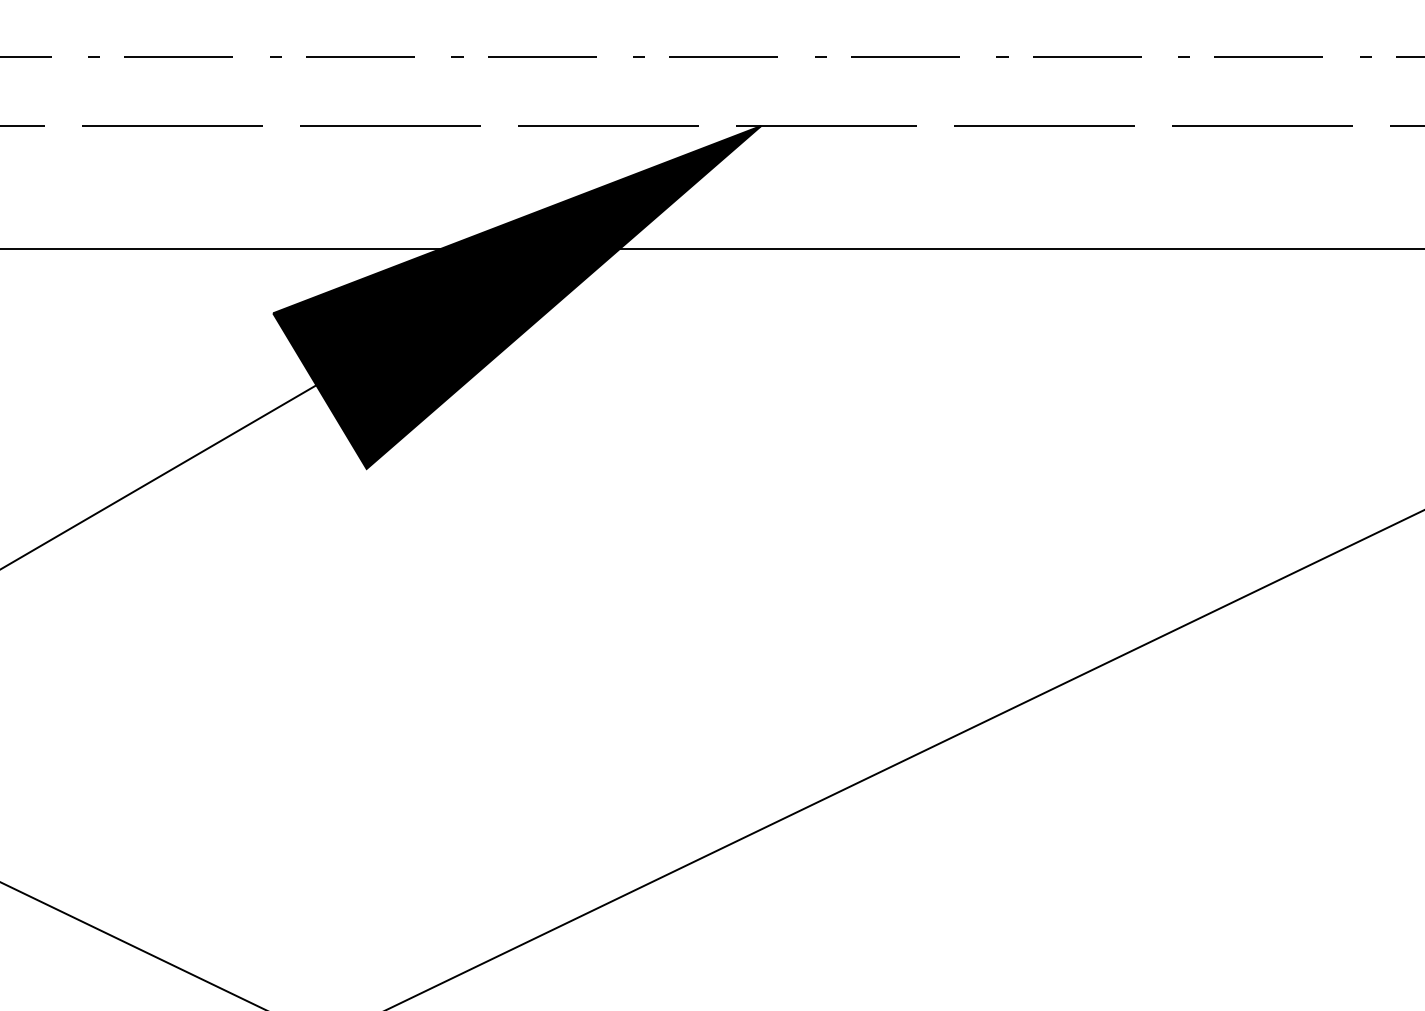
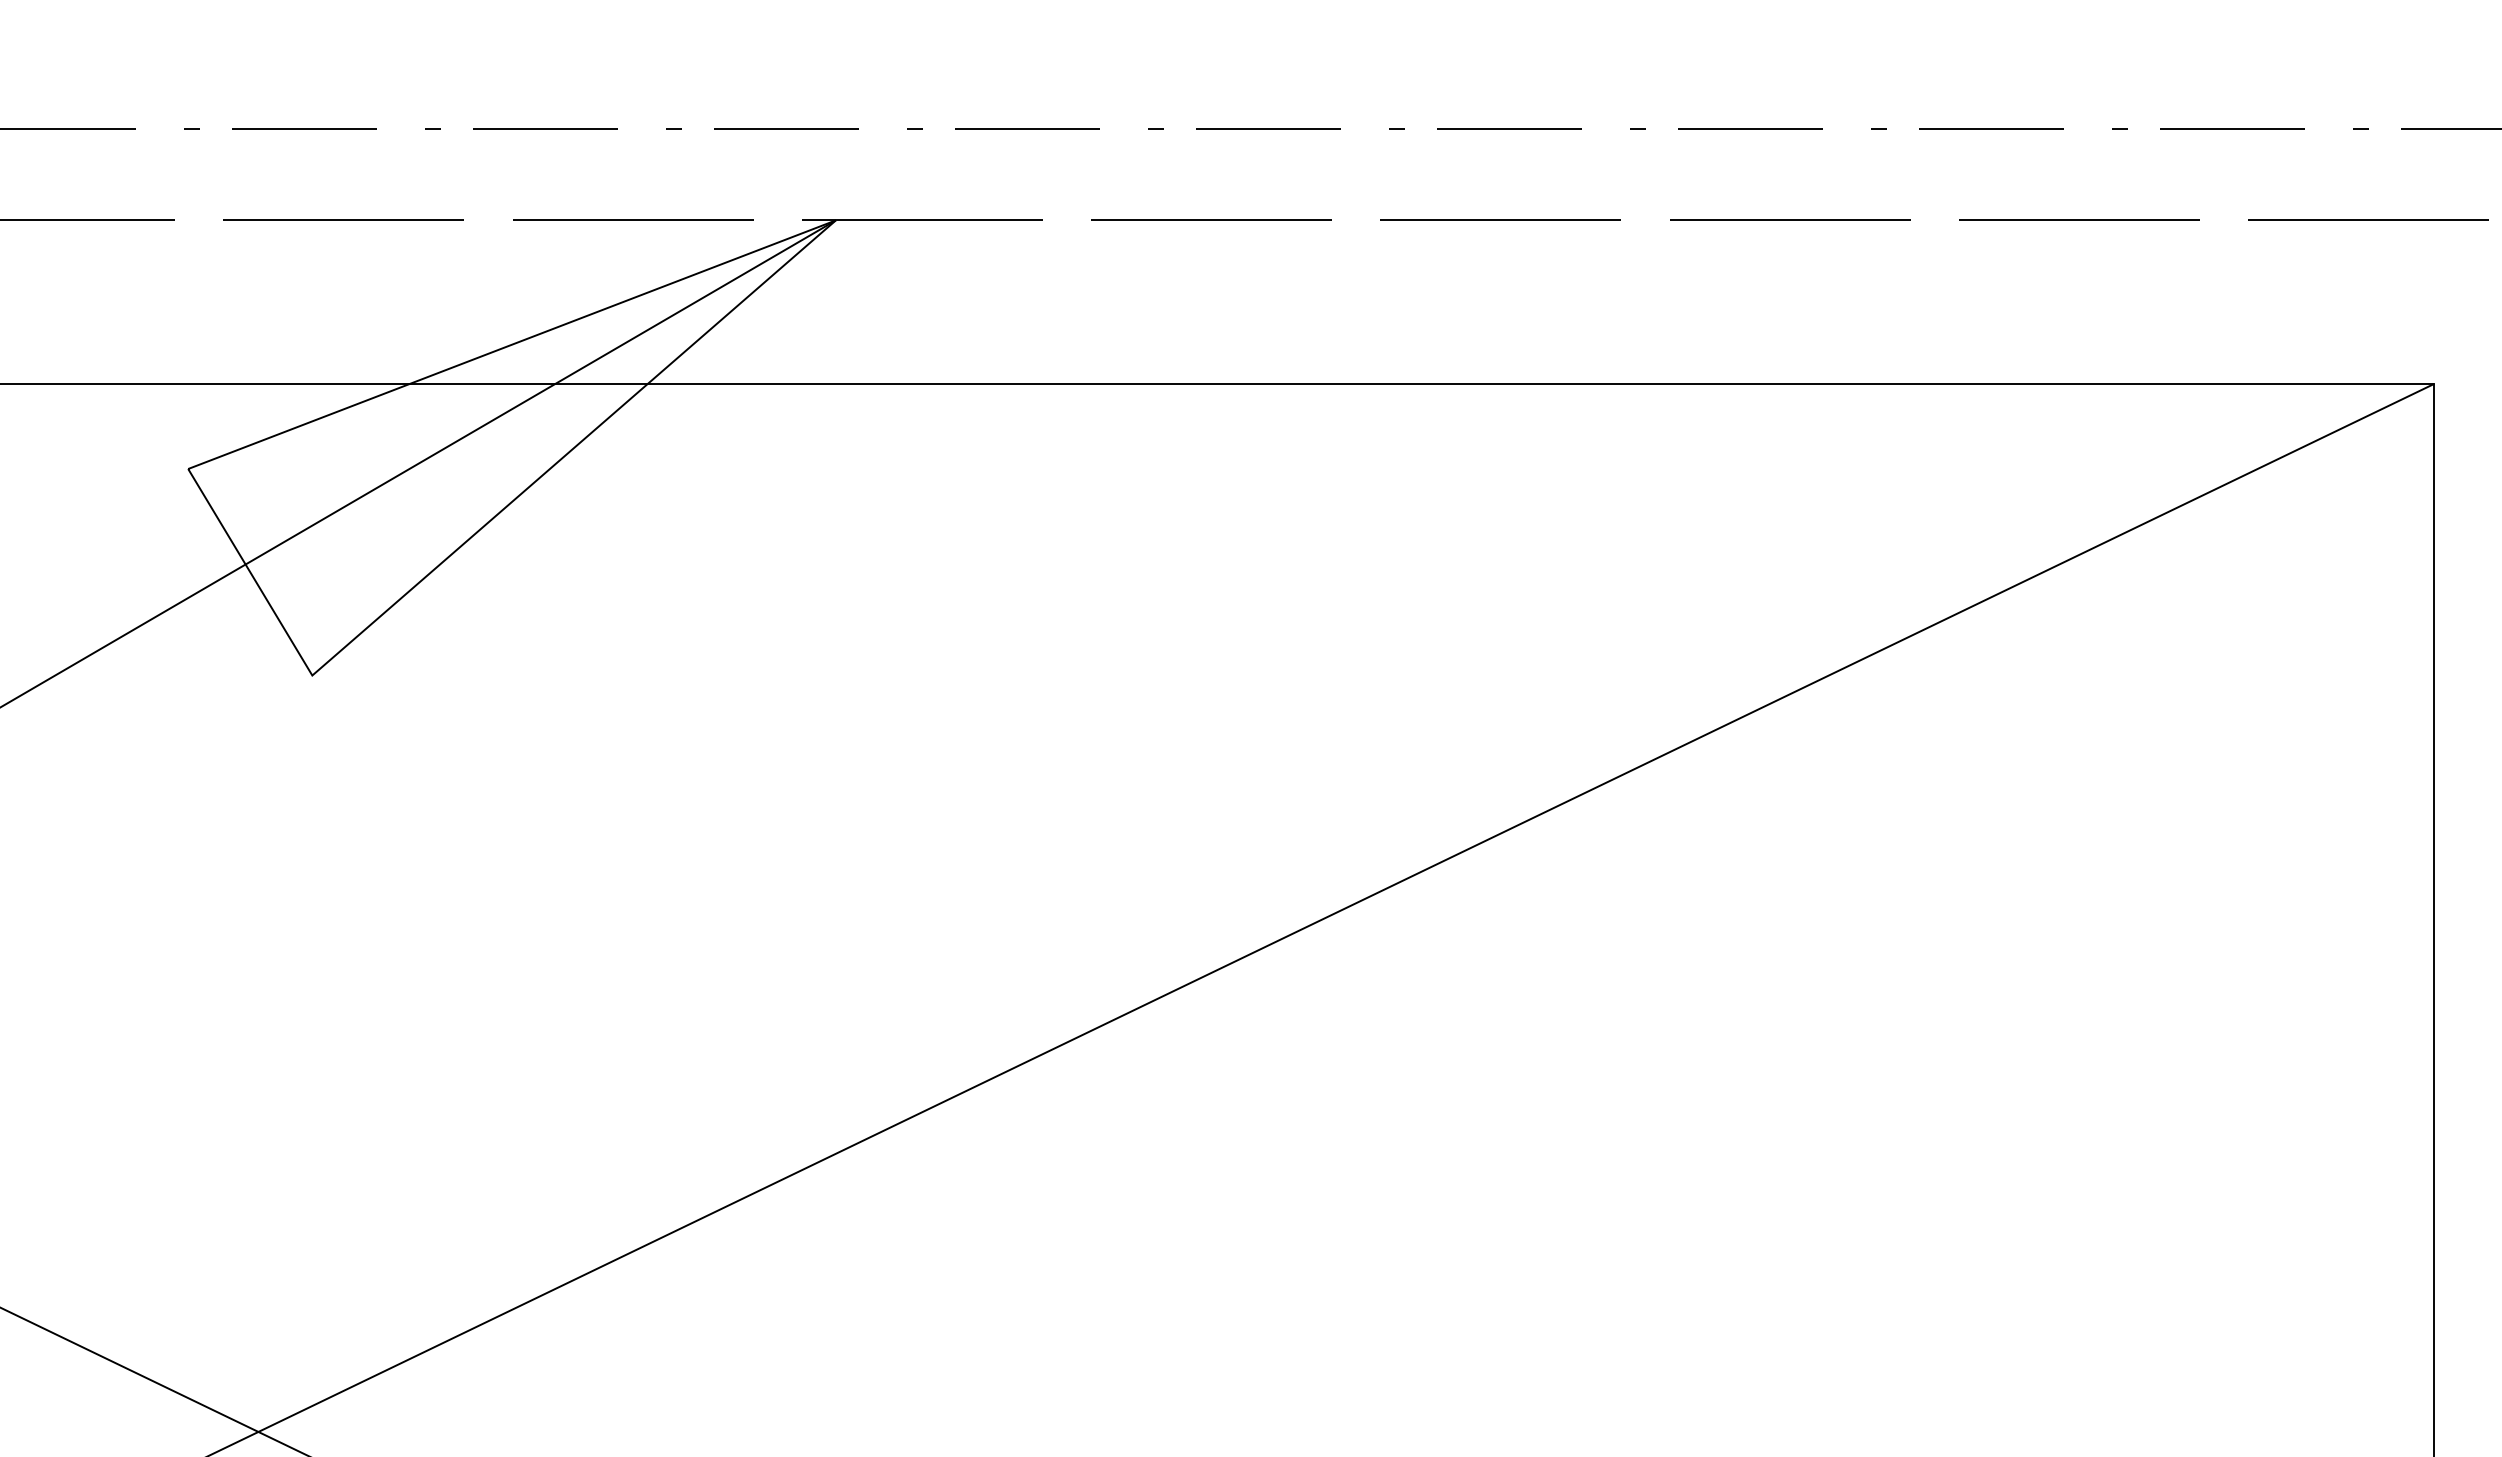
fill: (516, 297) -> (511, 447), removed

